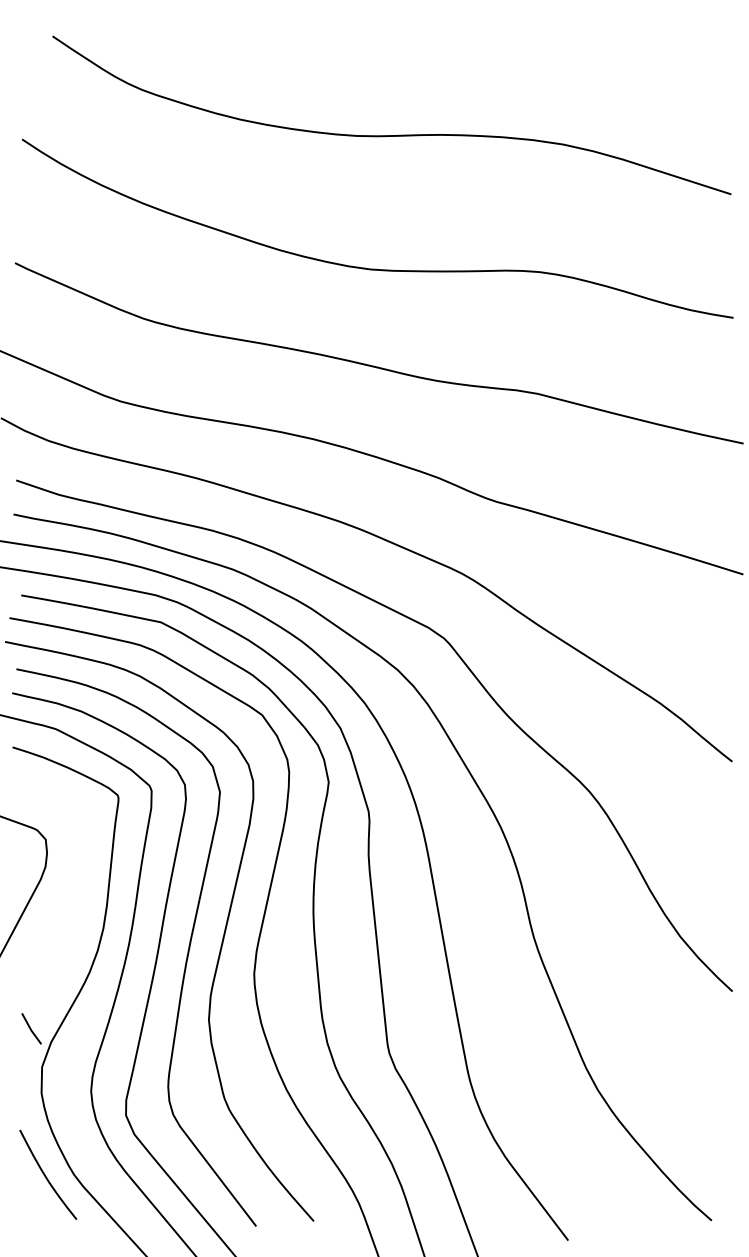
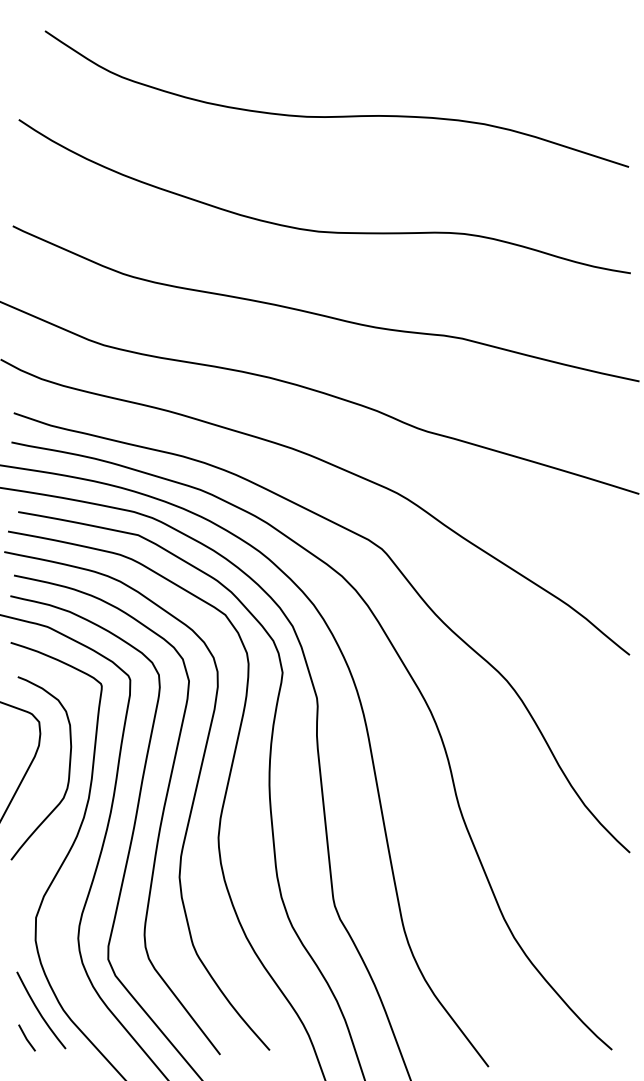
curve: (79, 899) -> (68, 773), added
line: (31, 1028) -> (26, 1037), moved

